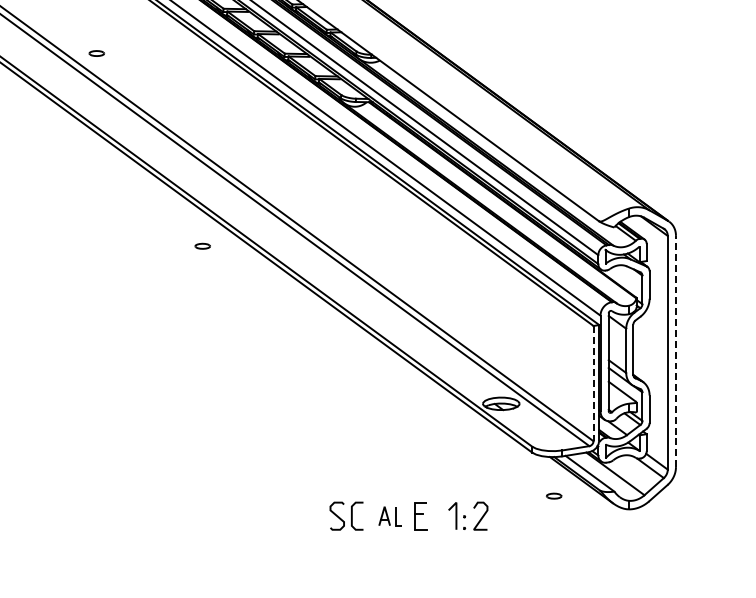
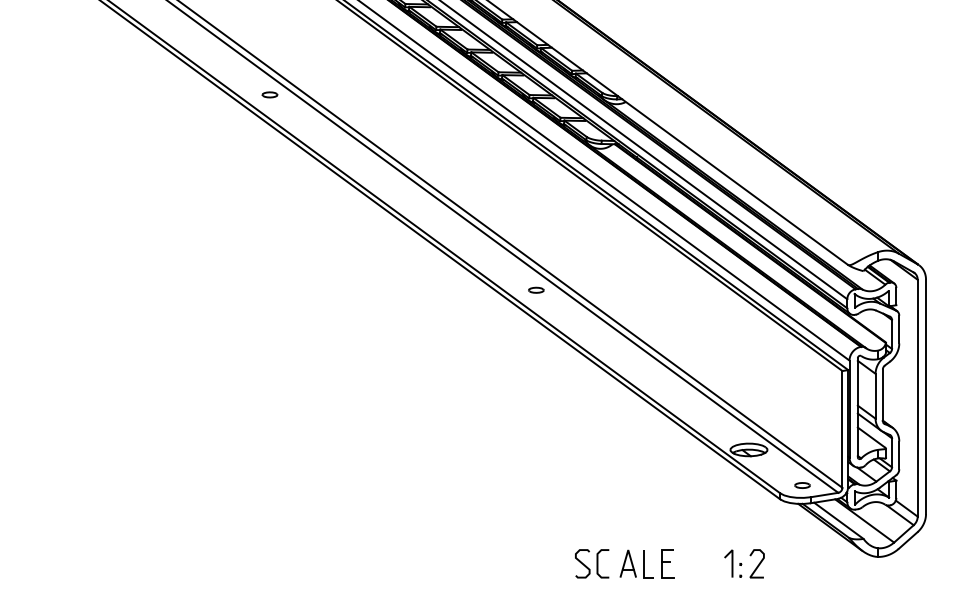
part: (96, 53) -> (269, 94), moved
part: (202, 245) -> (536, 289), moved
line: (676, 351) -> (926, 396), dashed -> solid
line: (593, 383) -> (842, 429), dashed -> solid
part: (554, 496) -> (802, 485), moved
part: (390, 515) -> (636, 563), size x1.43
part: (468, 515) -> (744, 563), moved

